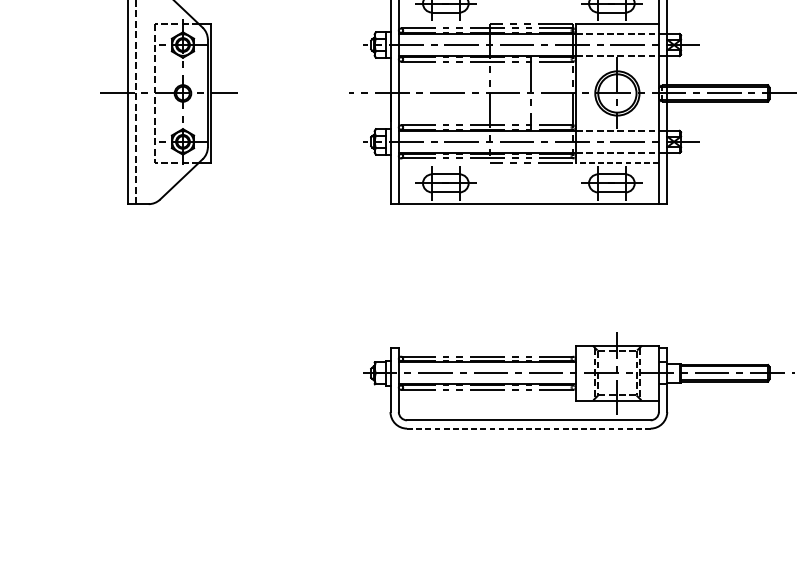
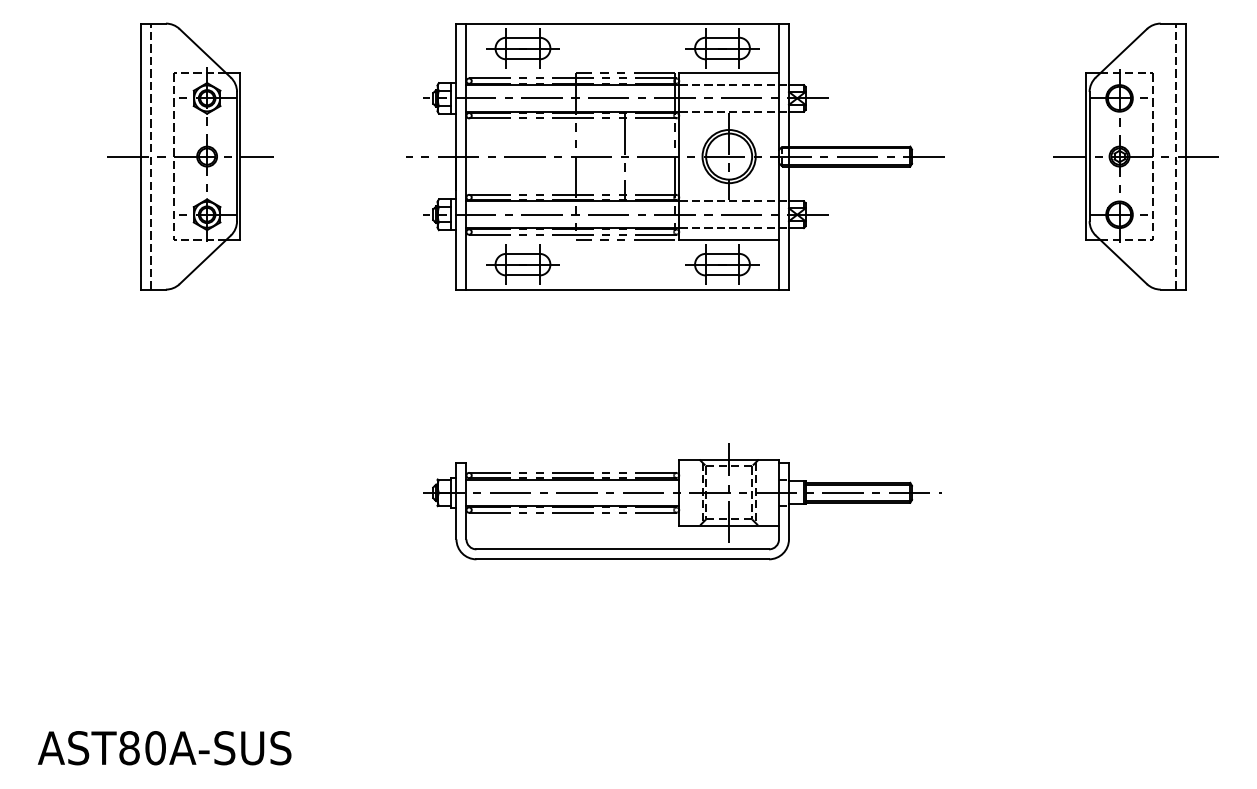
line: (617, 162) -> (729, 239), dashed -> solid
line: (529, 428) -> (623, 559), dashed -> solid

